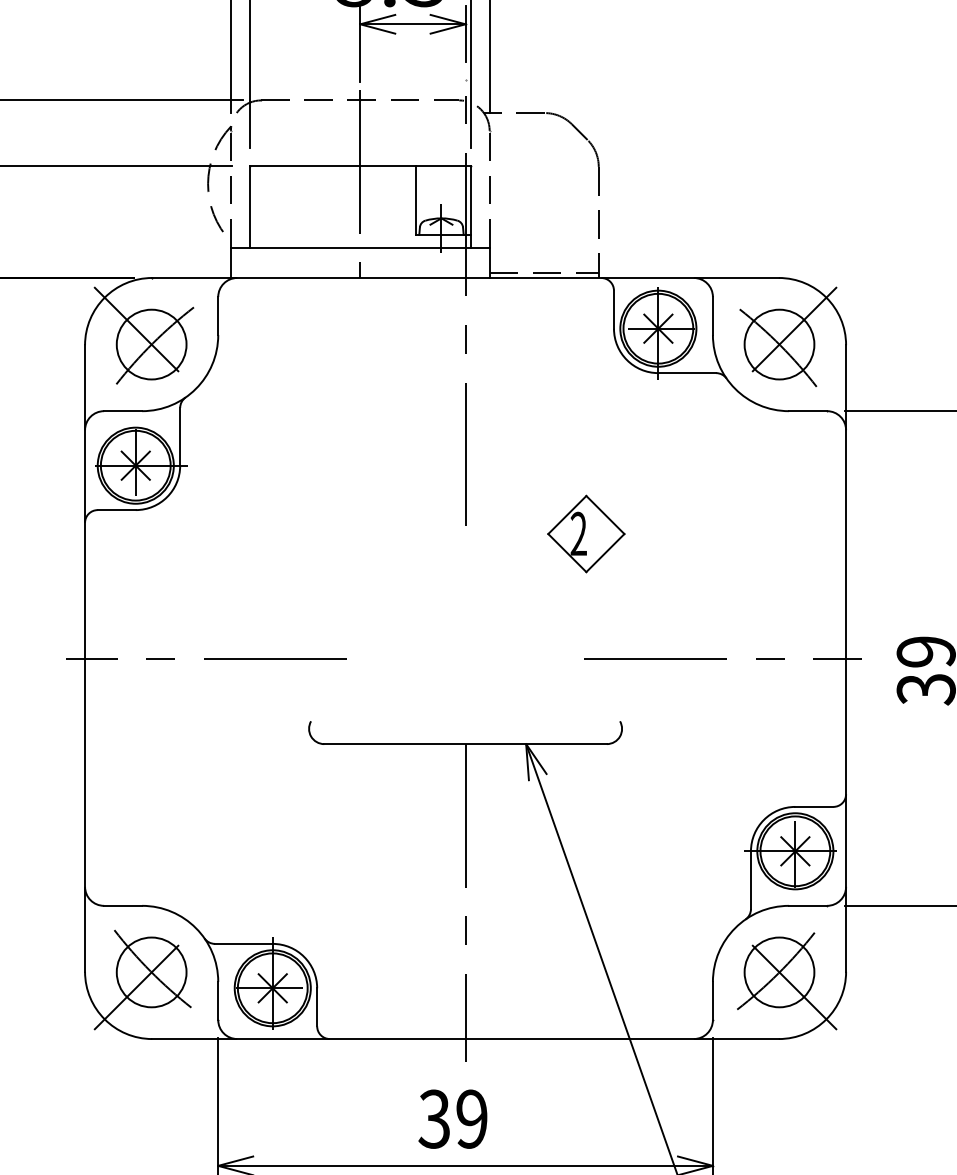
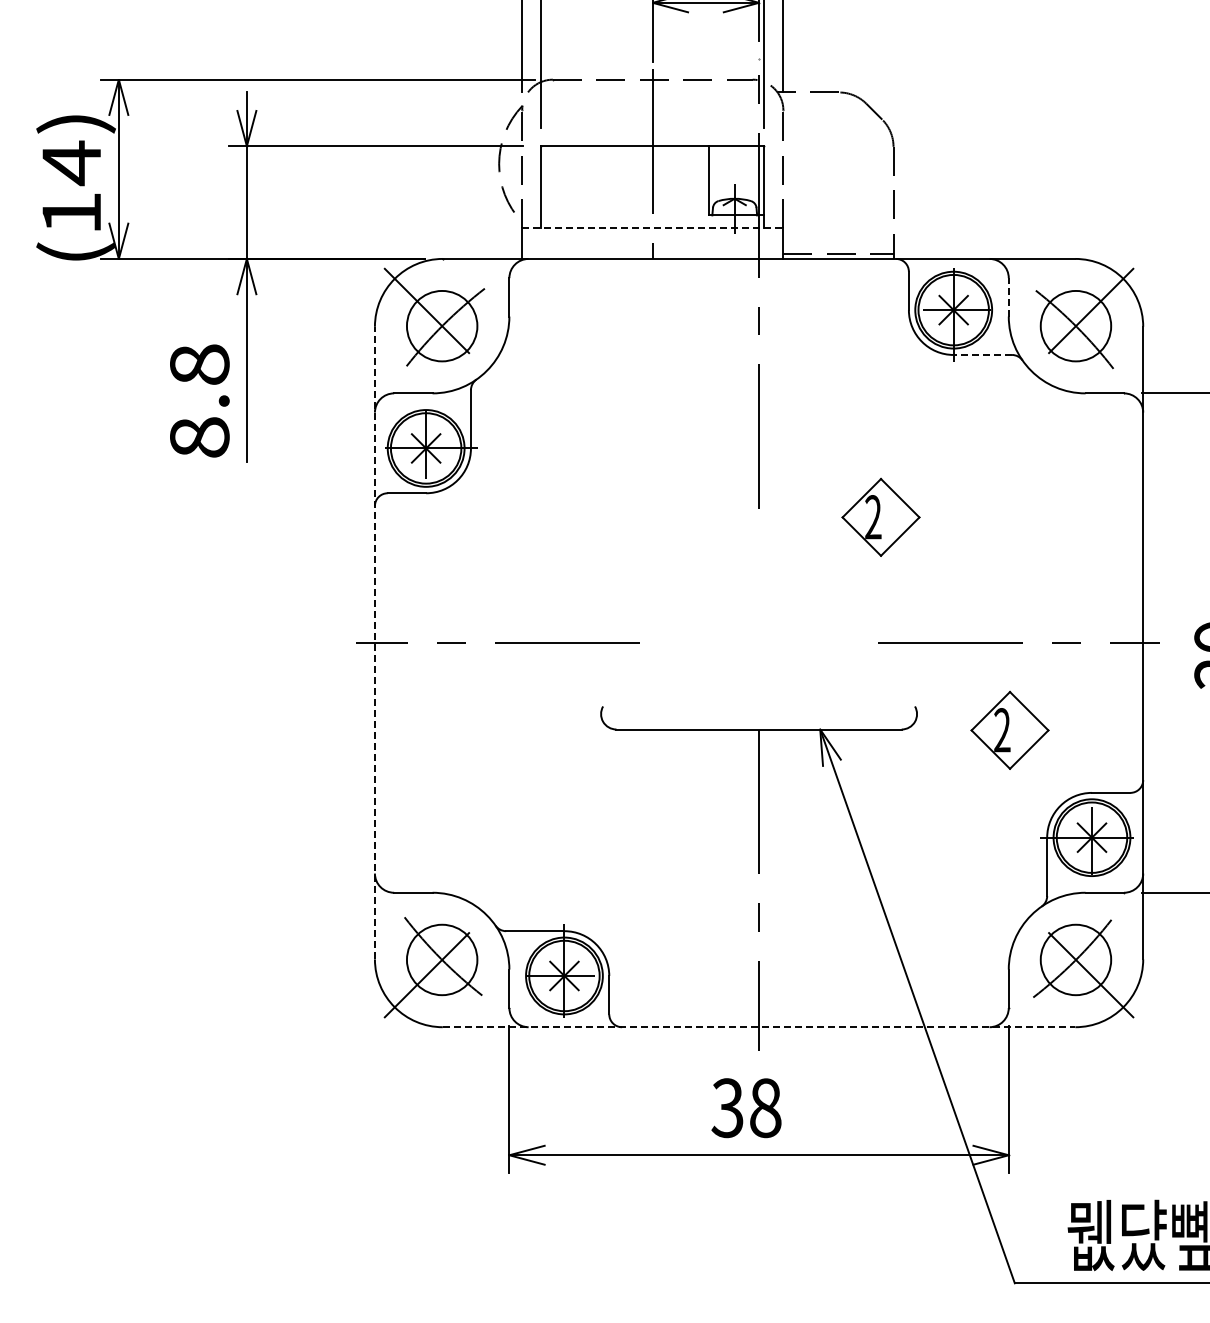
line: (360, 247) -> (652, 228), solid -> dashed
line: (712, 315) -> (1008, 296), solid -> dashed
line: (686, 372) -> (982, 354), solid -> dashed
line: (84, 657) -> (374, 642), solid -> dashed
part: (713, 744) -> (1009, 729), added
line: (465, 1039) -> (759, 1027), solid -> dashed
text: (471, 1119) -> (765, 1108), 39 -> 38

